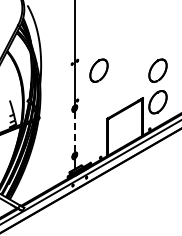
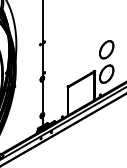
part: (98, 70) -> (60, 49), removed
line: (74, 132) -> (42, 97), dashed -> solid

